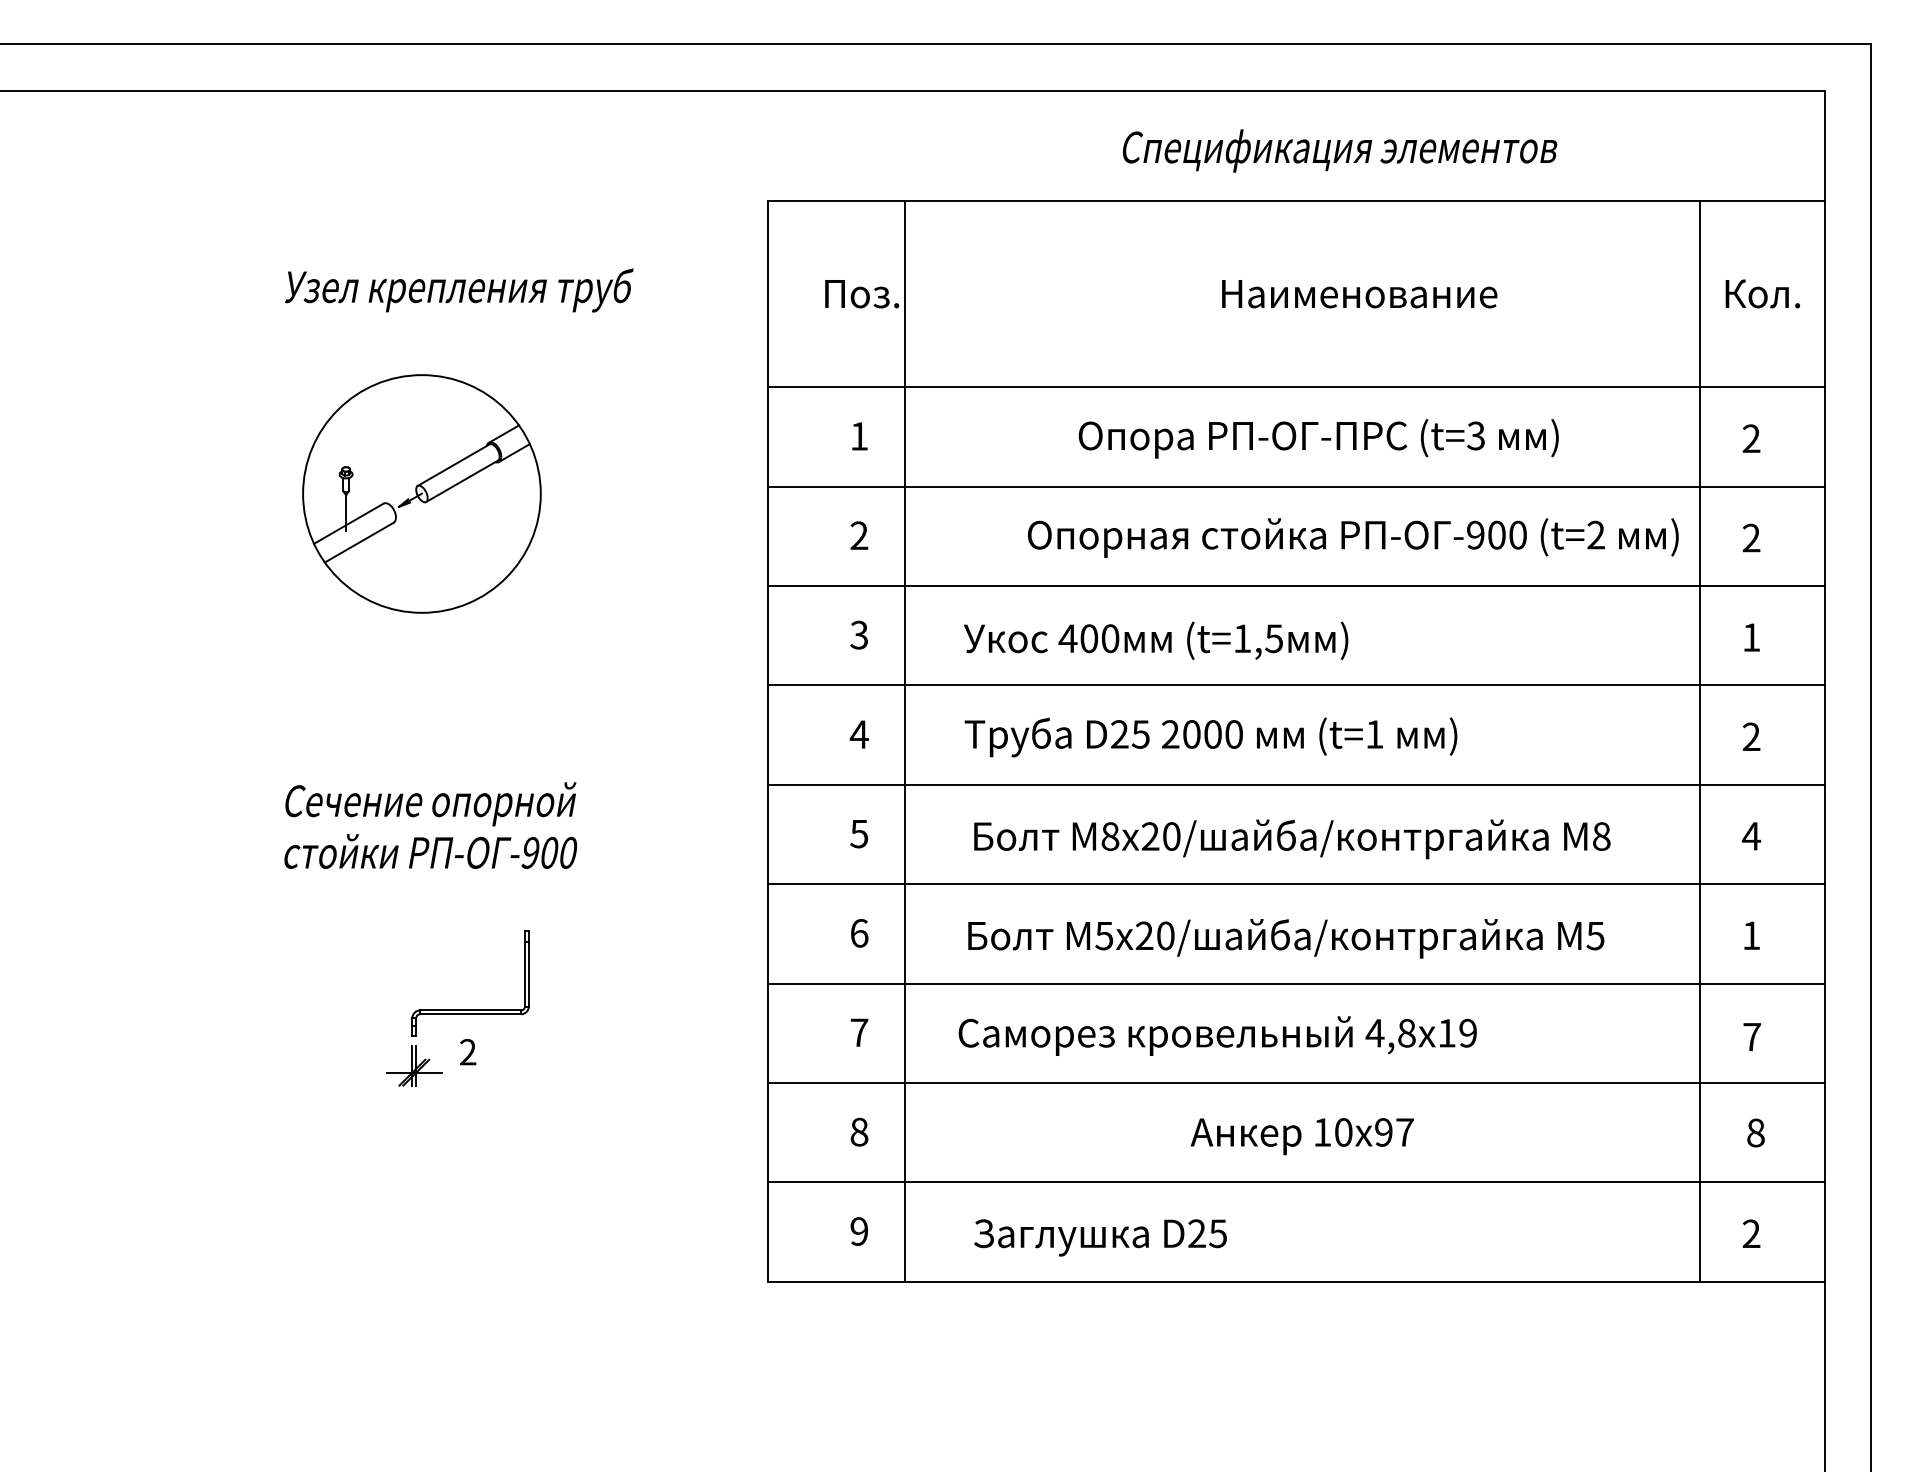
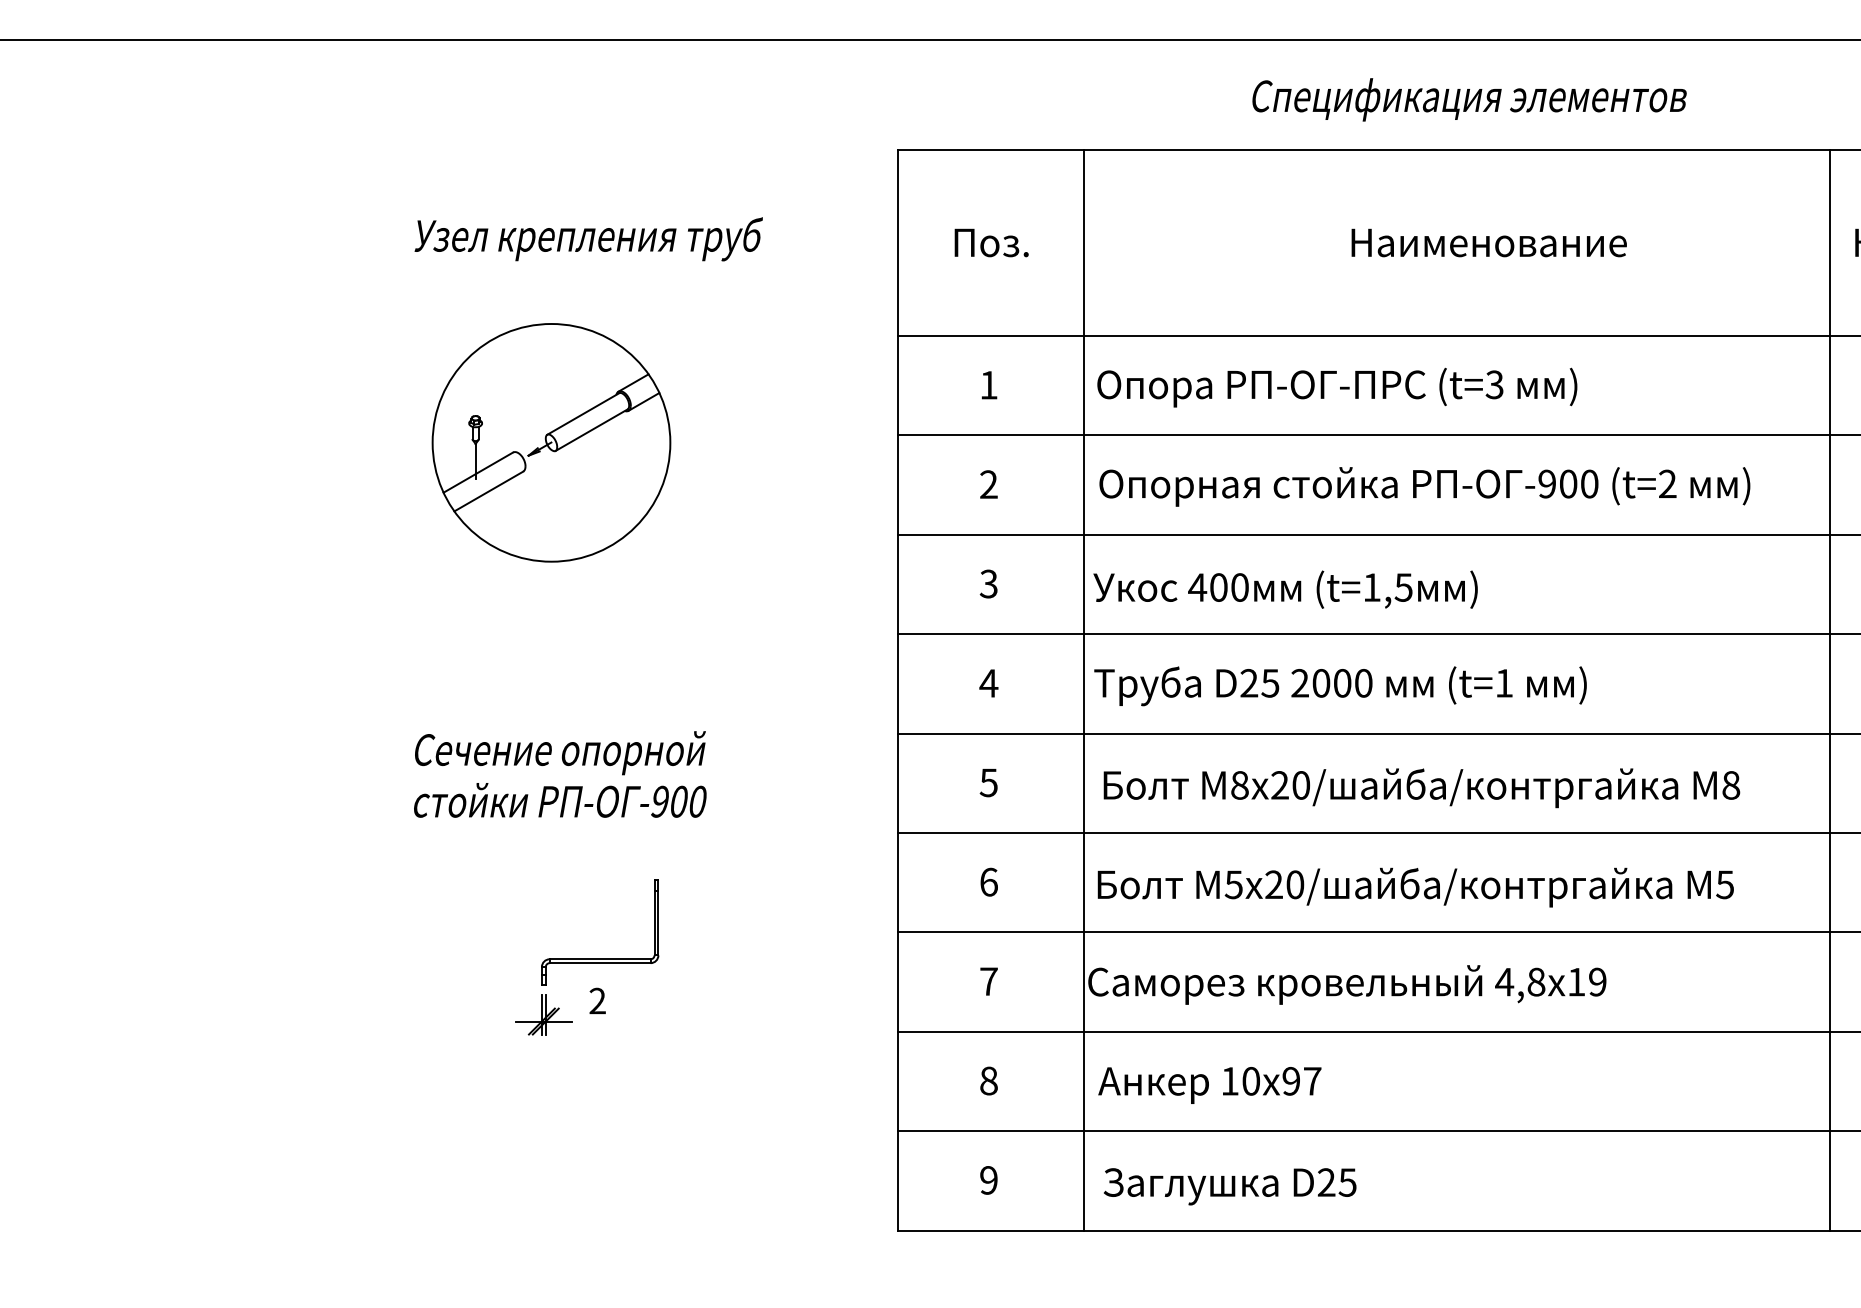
text: (1318, 438) -> (1337, 387), moved
text: (1353, 537) -> (1425, 486), moved
line: (904, 740) -> (1084, 689), moved
text: (1301, 1136) -> (1209, 1085), moved

